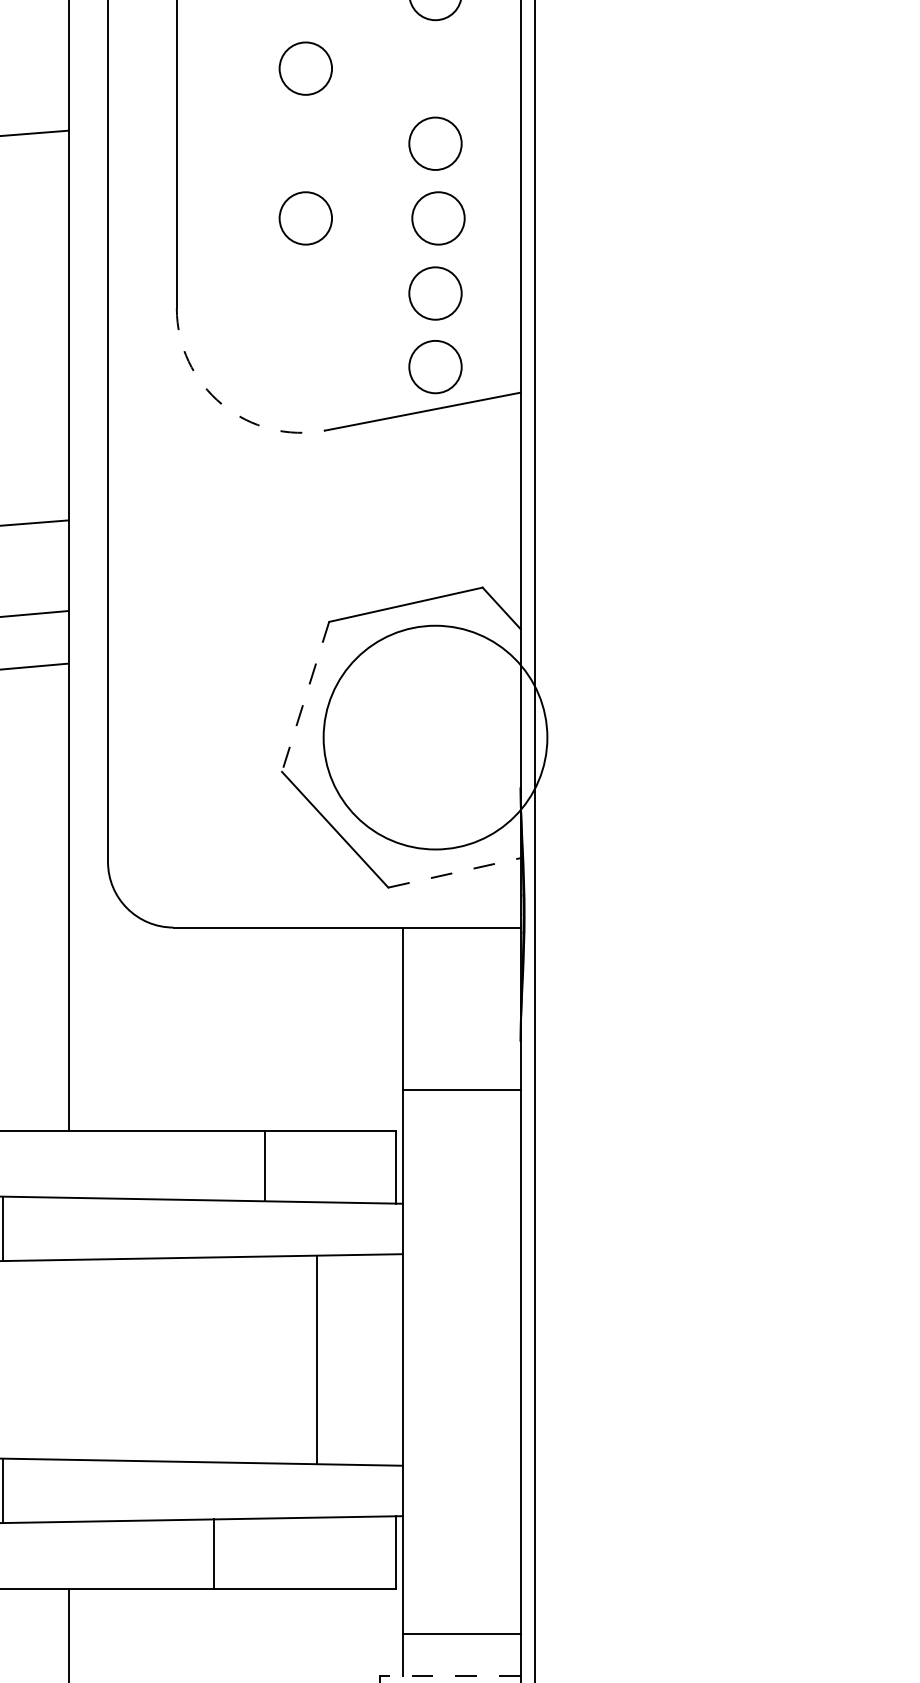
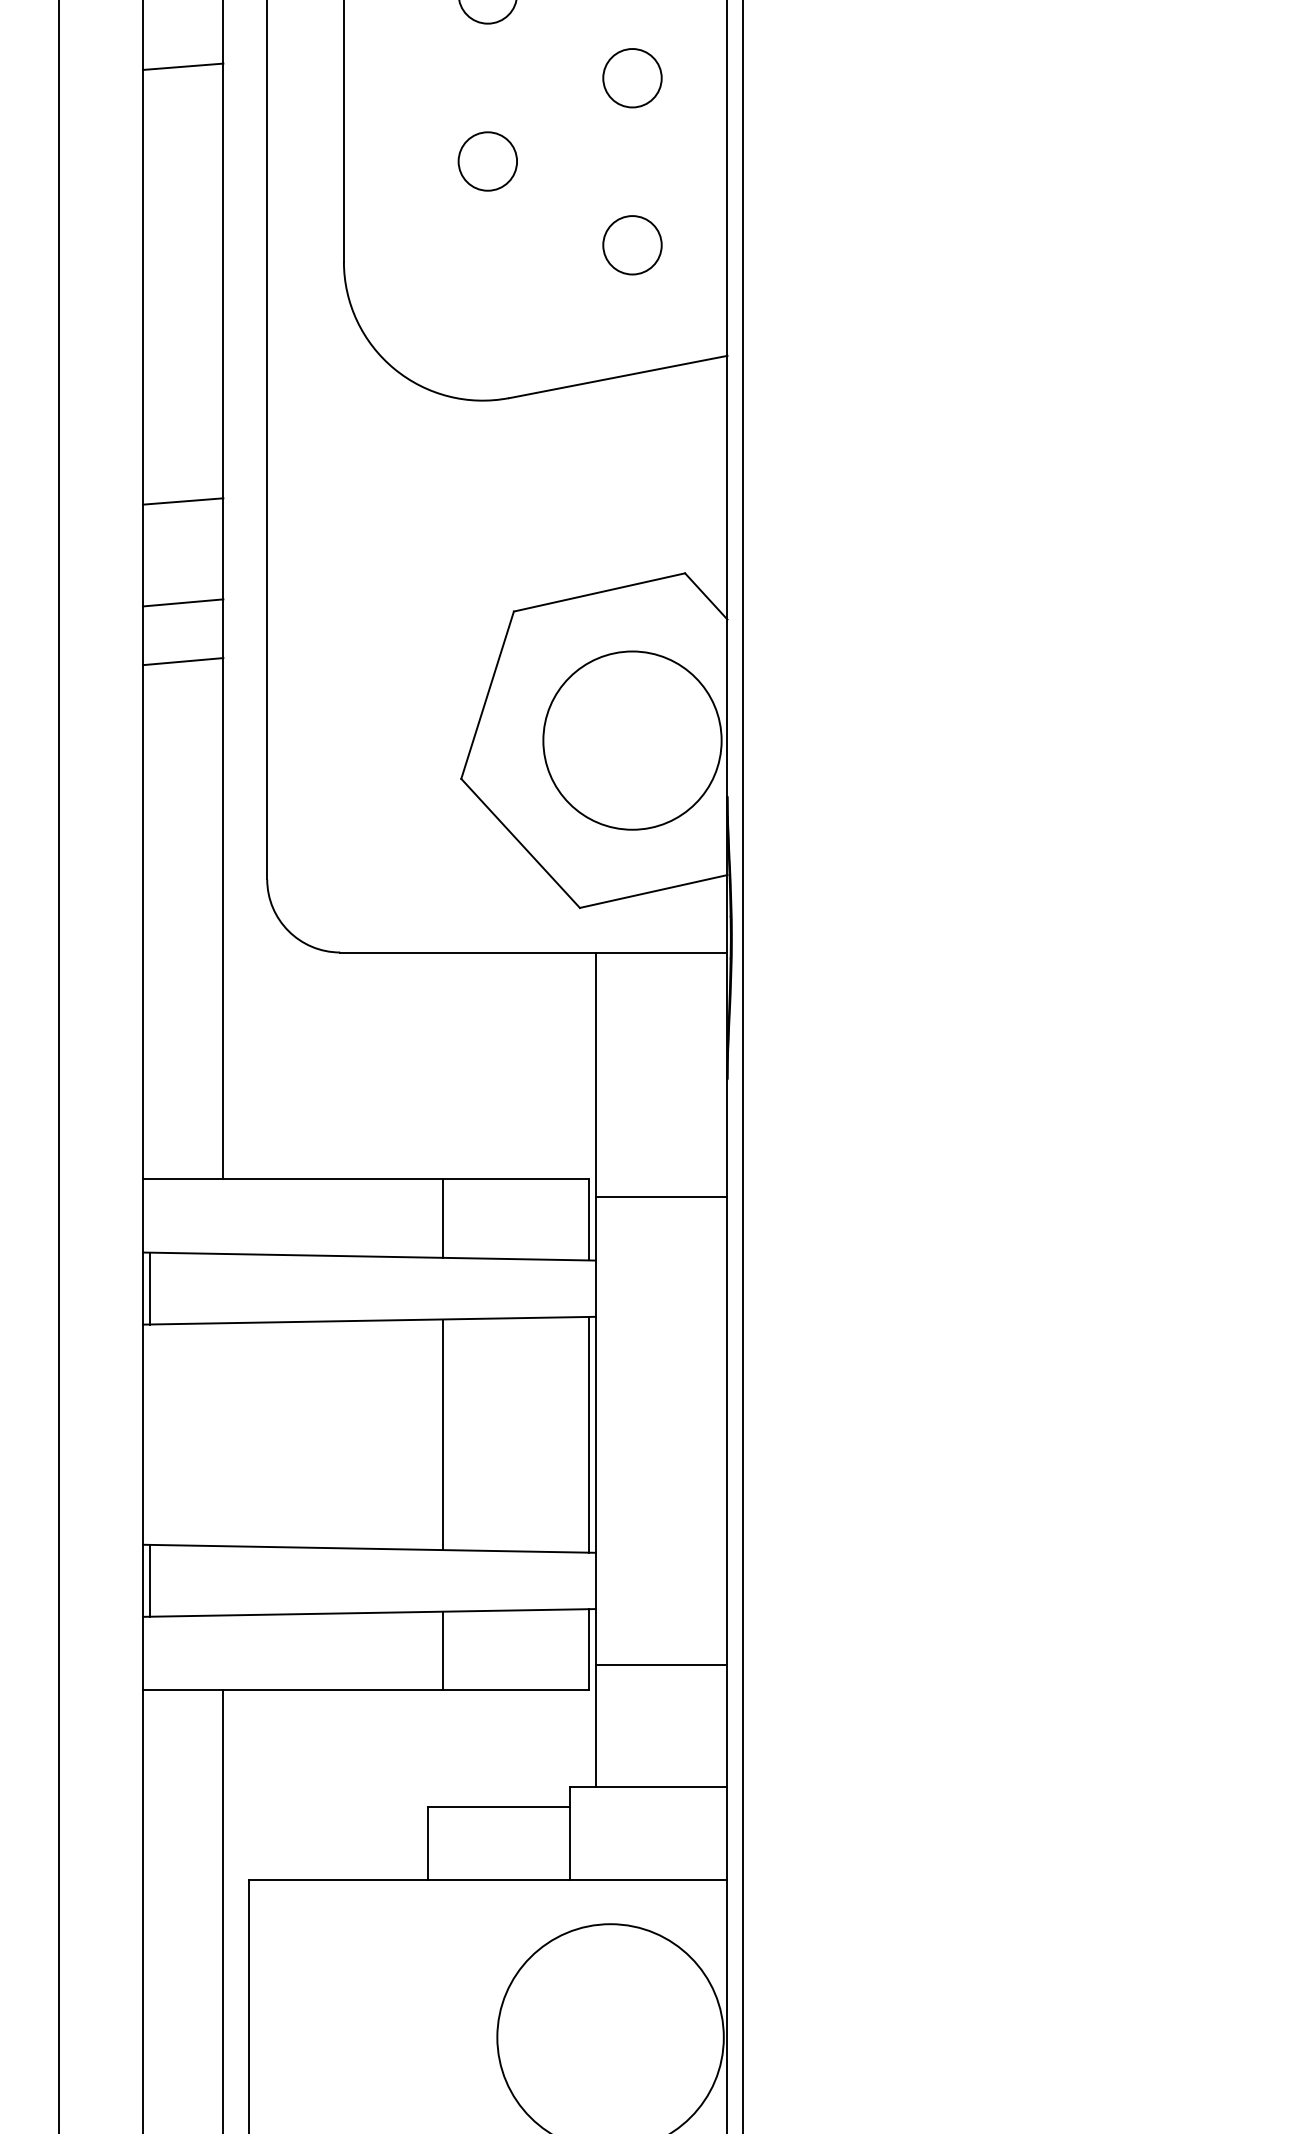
circle: (438, 218) -> (635, 161), removed
circle: (435, 367) -> (632, 327), removed
arc: (222, 404) -> (394, 368), dashed -> solid
line: (305, 697) -> (487, 695), dashed -> solid
circle: (435, 737) -> (632, 740), size x0.71
line: (454, 872) -> (653, 891), dashed -> solid
line: (461, 1089) -> (661, 1197), moved
line: (317, 1359) -> (442, 1434), moved
line: (396, 1359) -> (588, 1434), added
line: (214, 1553) -> (442, 1650), moved
line: (461, 1634) -> (661, 1664), moved
line: (449, 1676) -> (648, 1787), dashed -> solid

